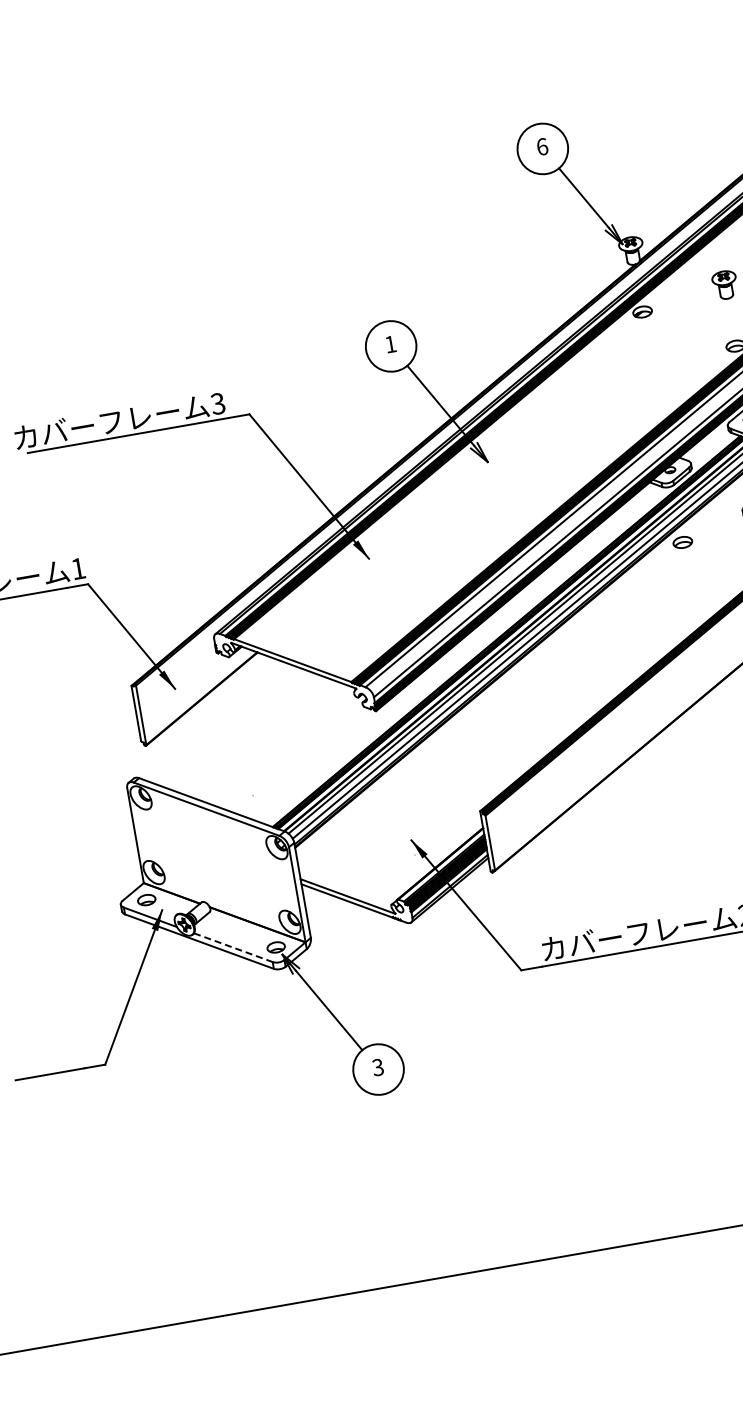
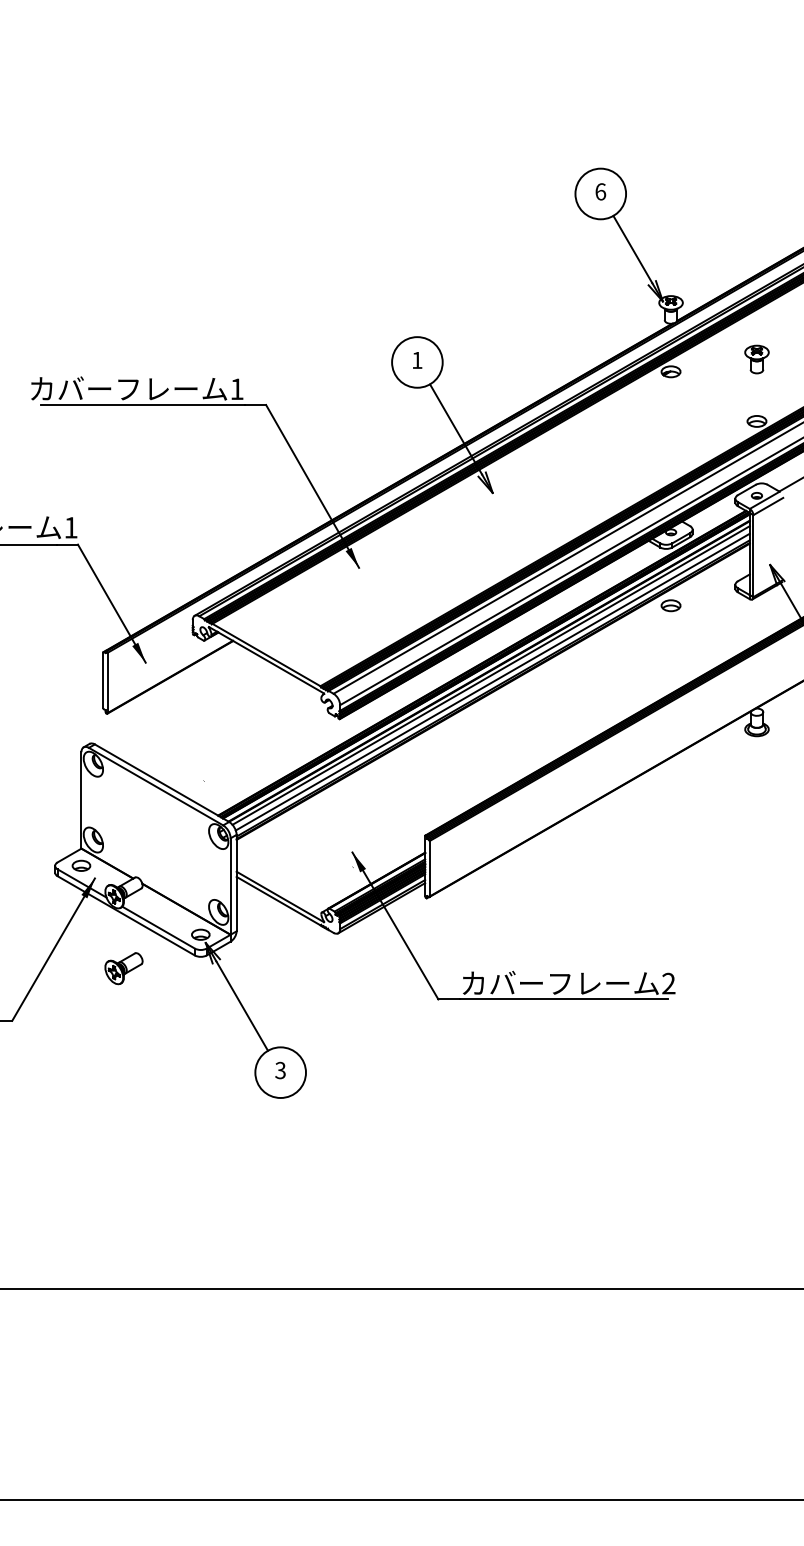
text: (217, 404) -> (236, 389), 3 -> 1
line: (233, 947) -> (158, 927), dashed -> solid
part: (205, 993) -> (123, 968), added

